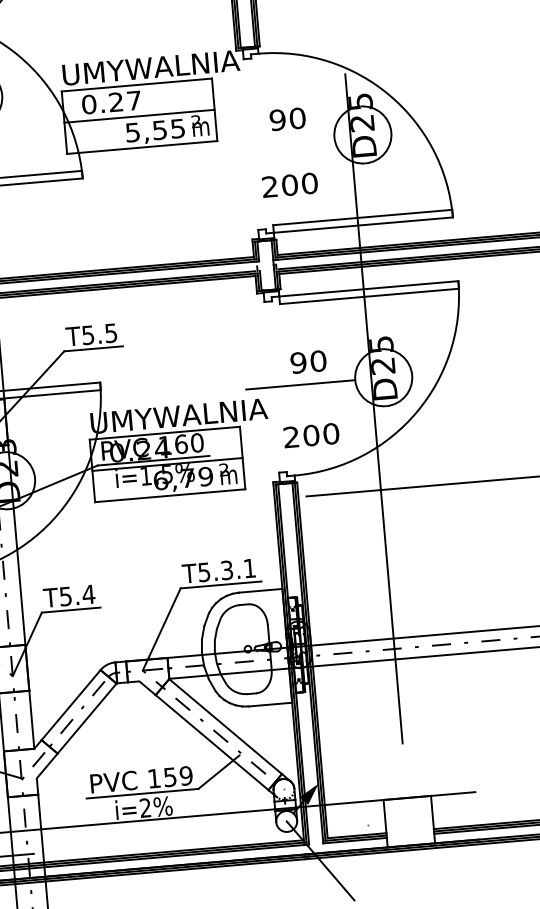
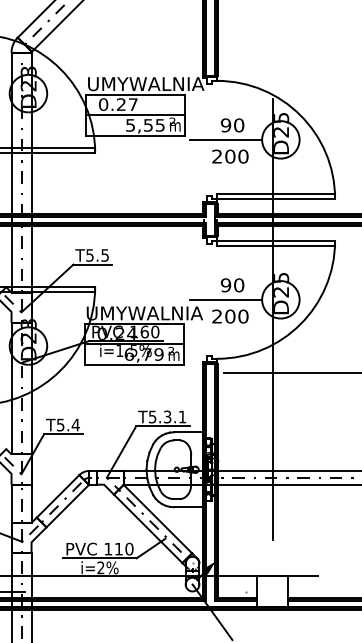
line: (280, 141) -> (226, 139), added
text: (290, 184) -> (230, 156), moved
text: (311, 435) -> (230, 316), moved
text: (178, 777) -> (124, 549), 159 -> 110

